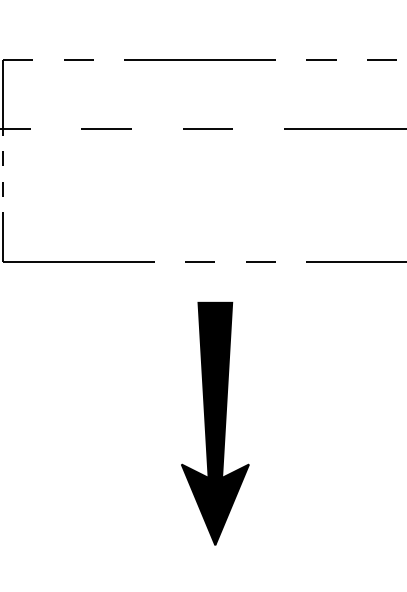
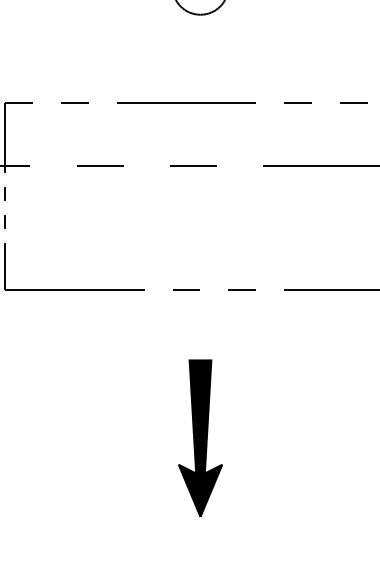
part: (215, 423) -> (200, 438), size x0.7

